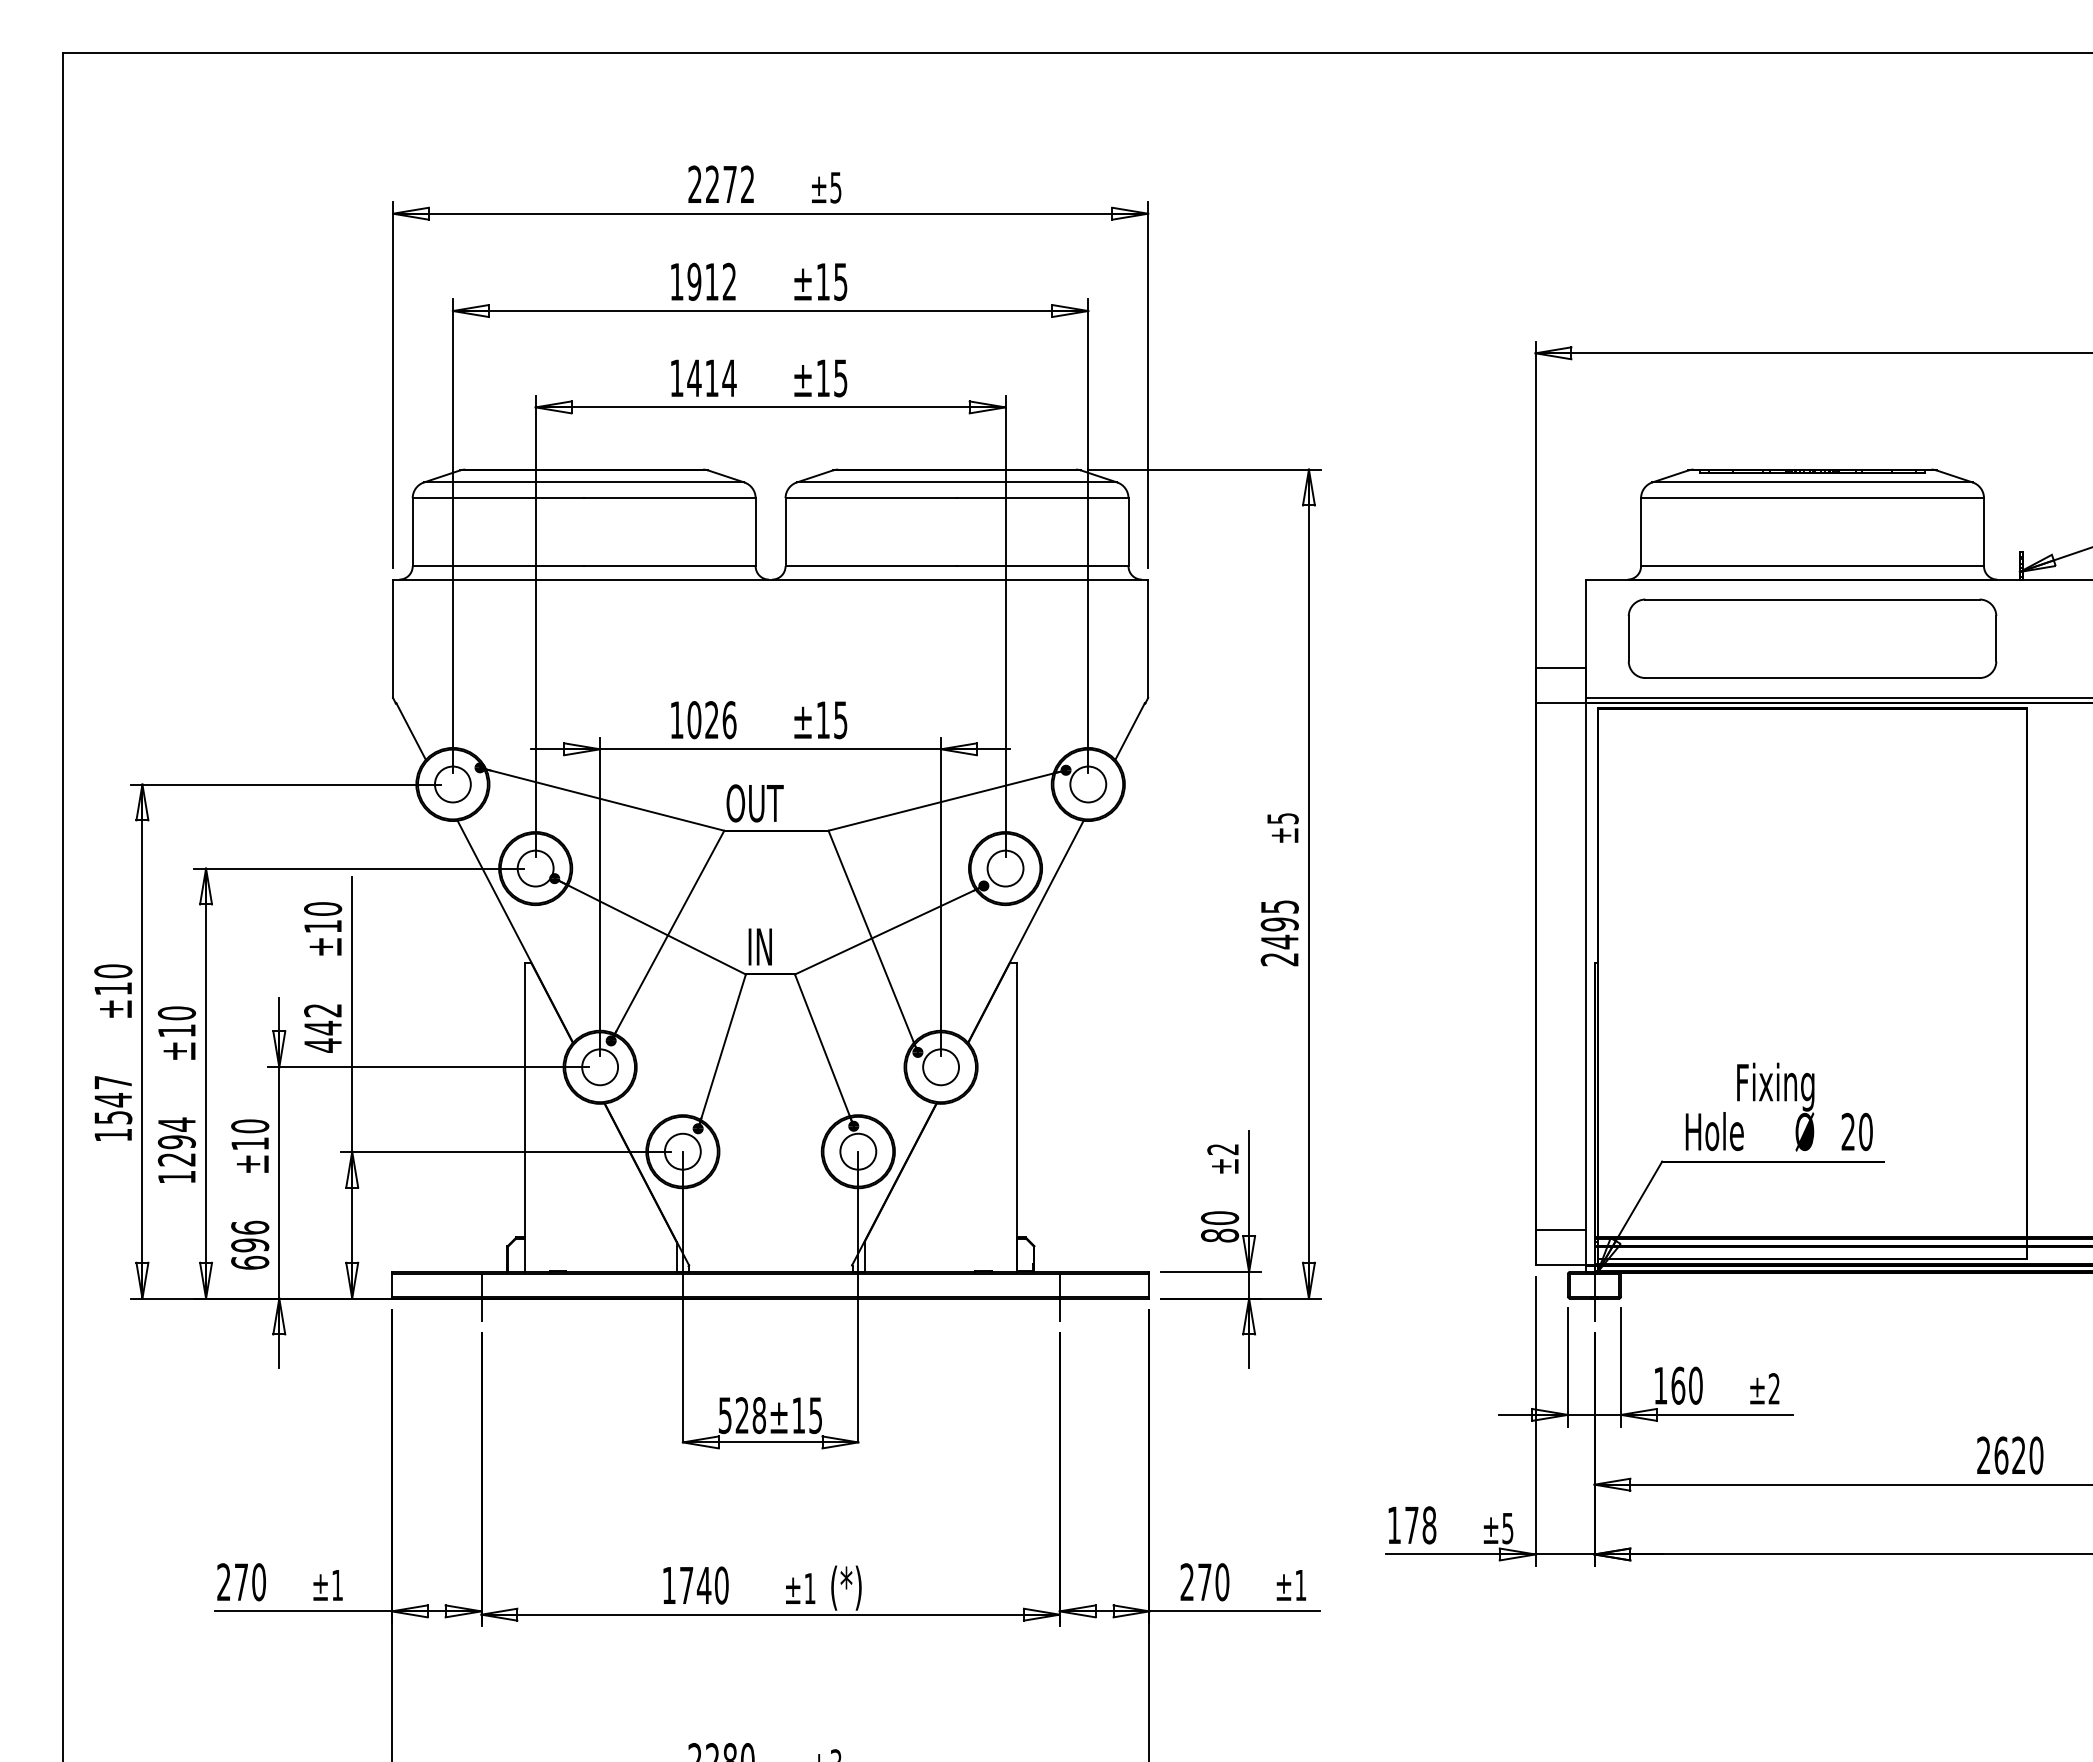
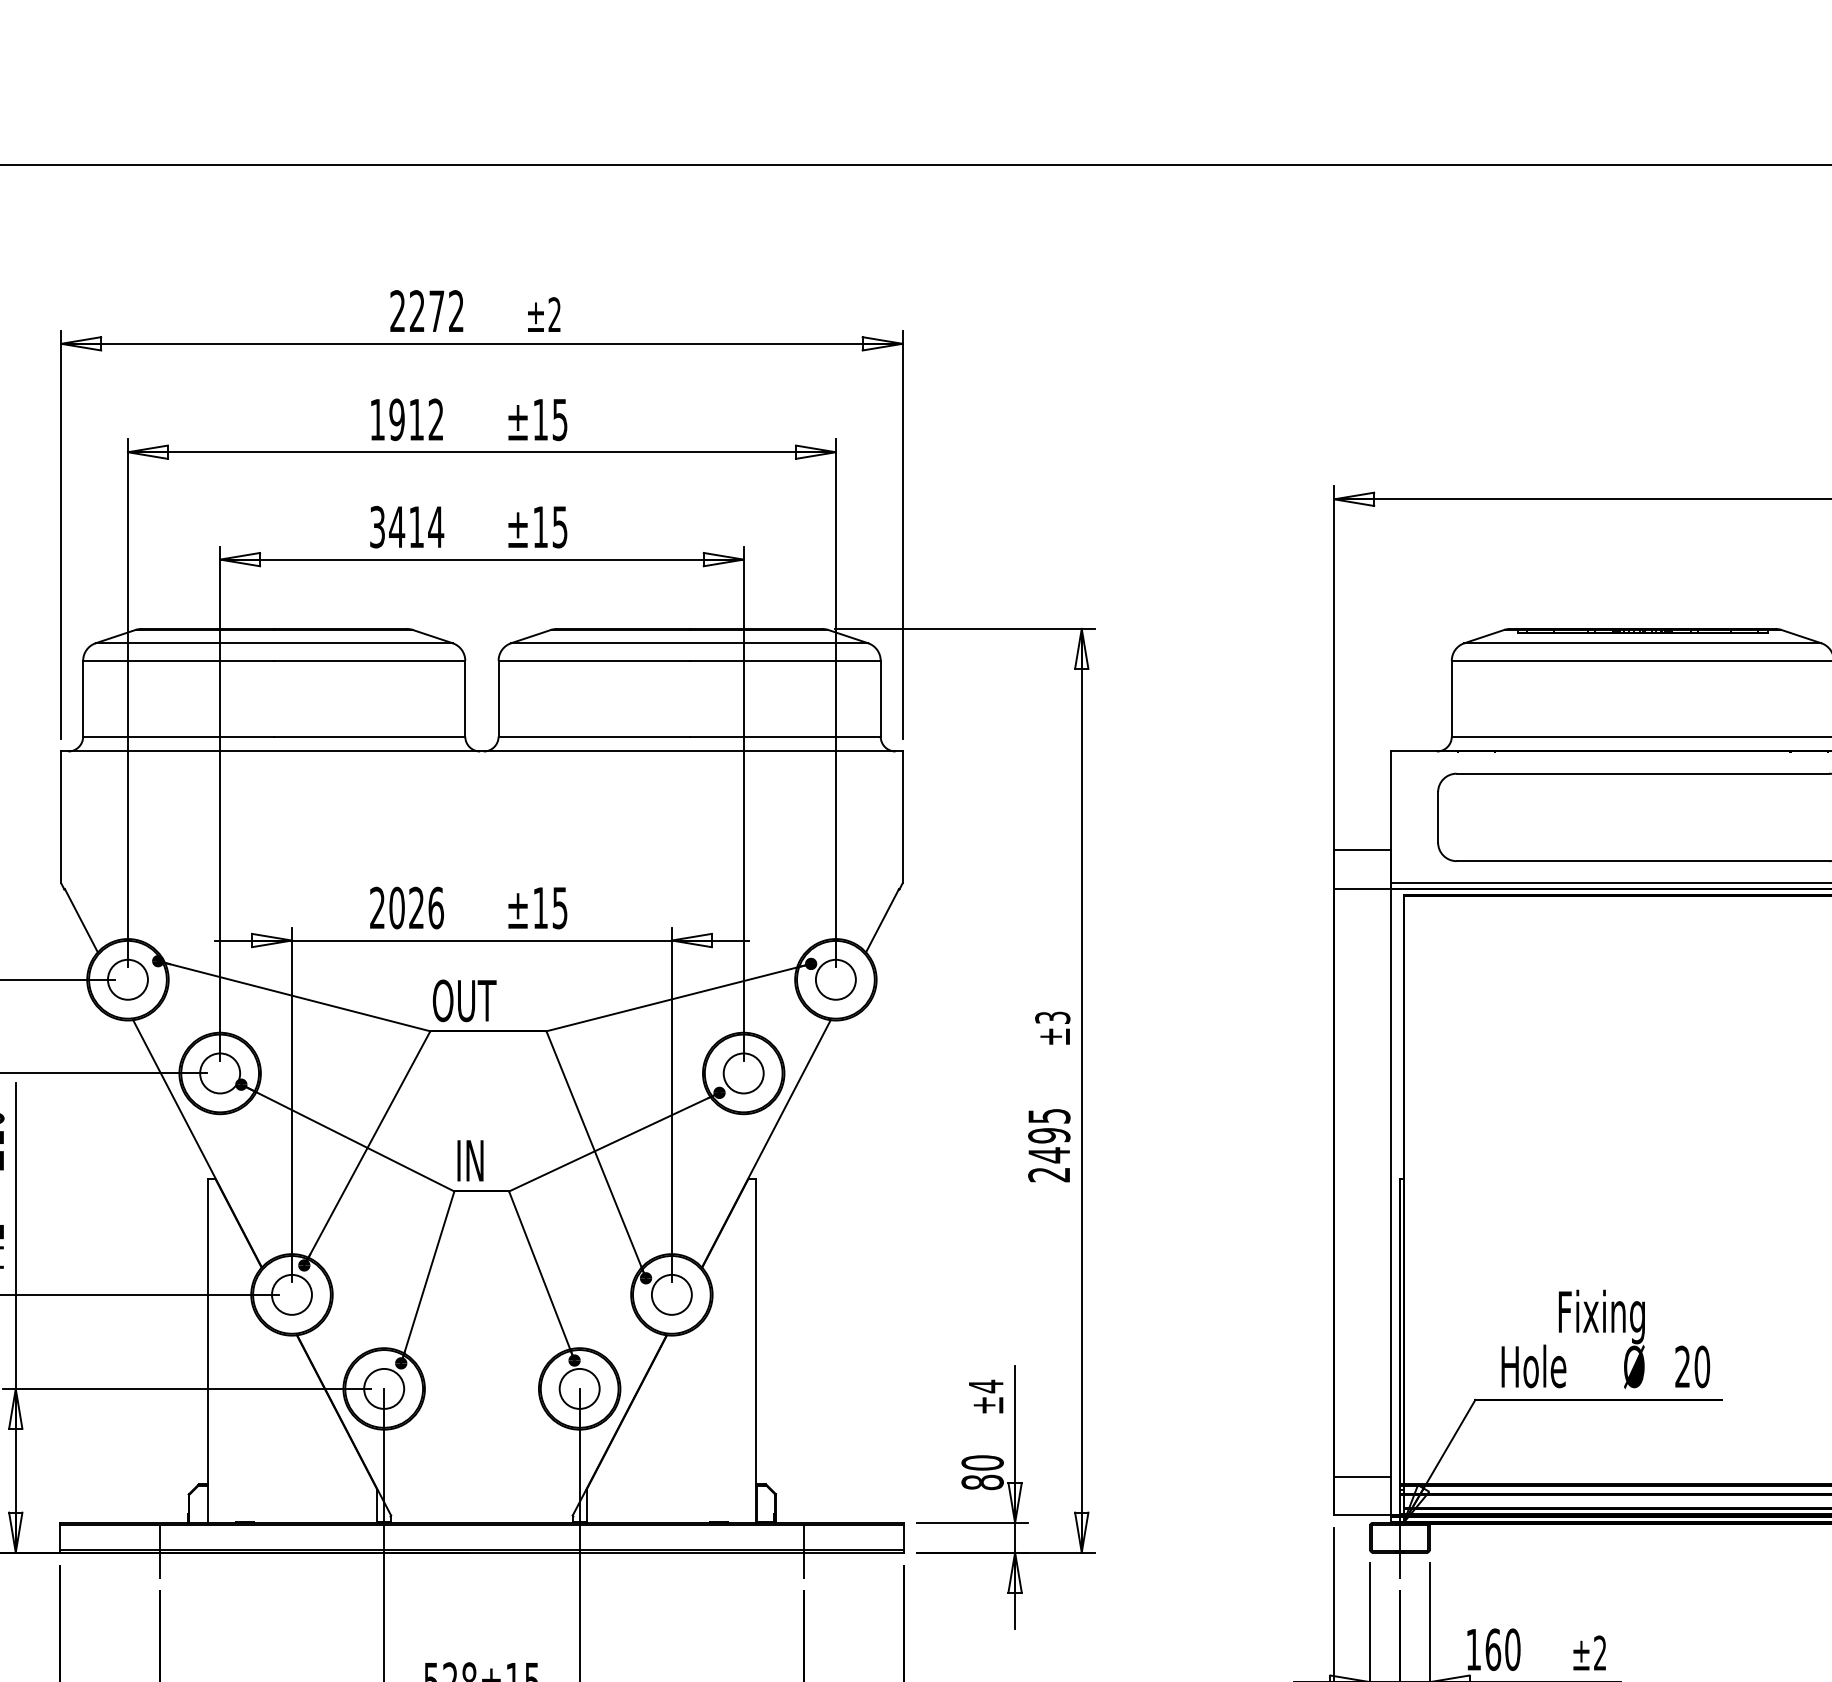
text: (835, 187) -> (554, 314), ±5 -> ±2
text: (676, 378) -> (377, 527), 1414 -> 3414
text: (676, 719) -> (377, 907), 1026 -> 2026
text: (1282, 818) -> (1052, 1017), ±5 -> ±3
text: (1222, 1149) -> (985, 1386), ±2 -> ±4

